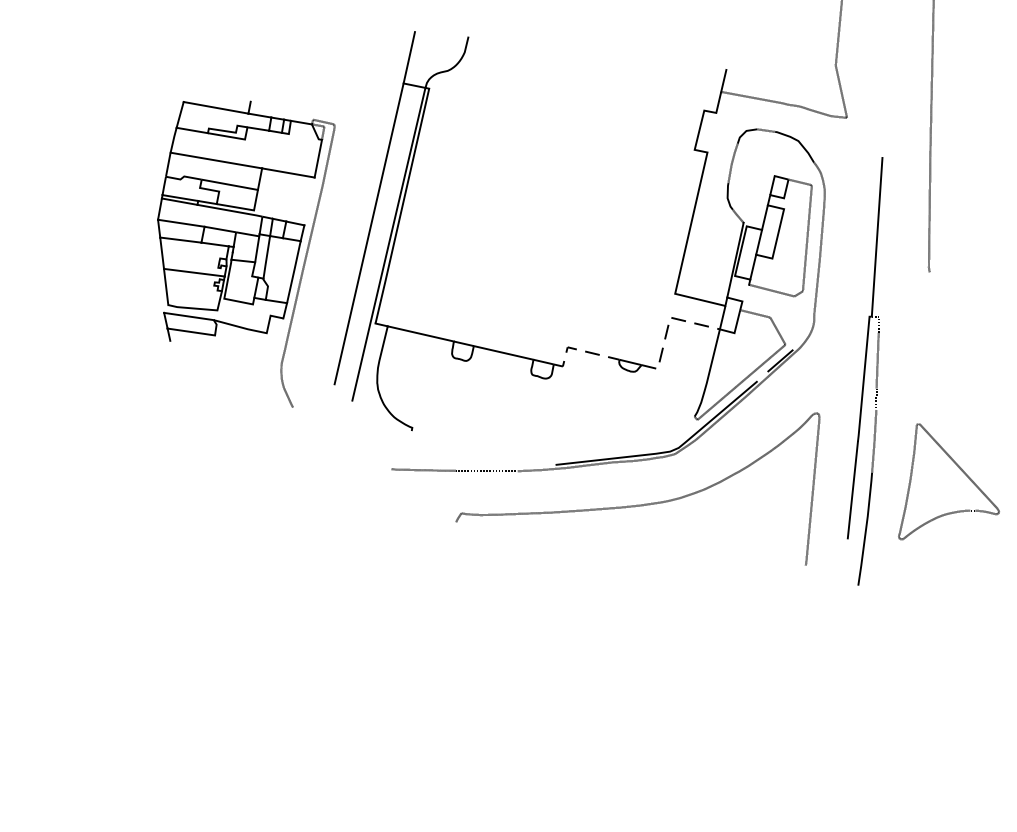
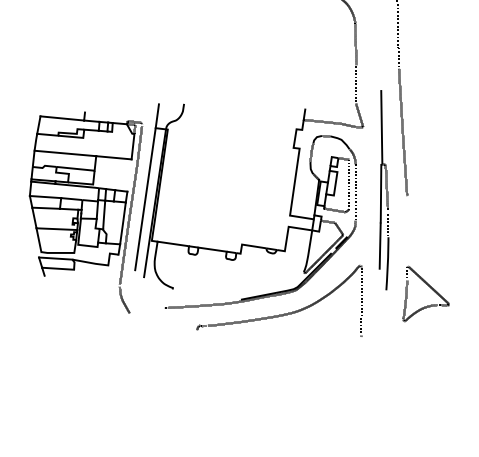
part: (238, 251) -> (85, 212), size x1.43
line: (669, 325) -> (288, 230), dashed -> solid
line: (576, 350) -> (246, 245), dashed -> solid
part: (869, 371) -> (383, 190), moved

